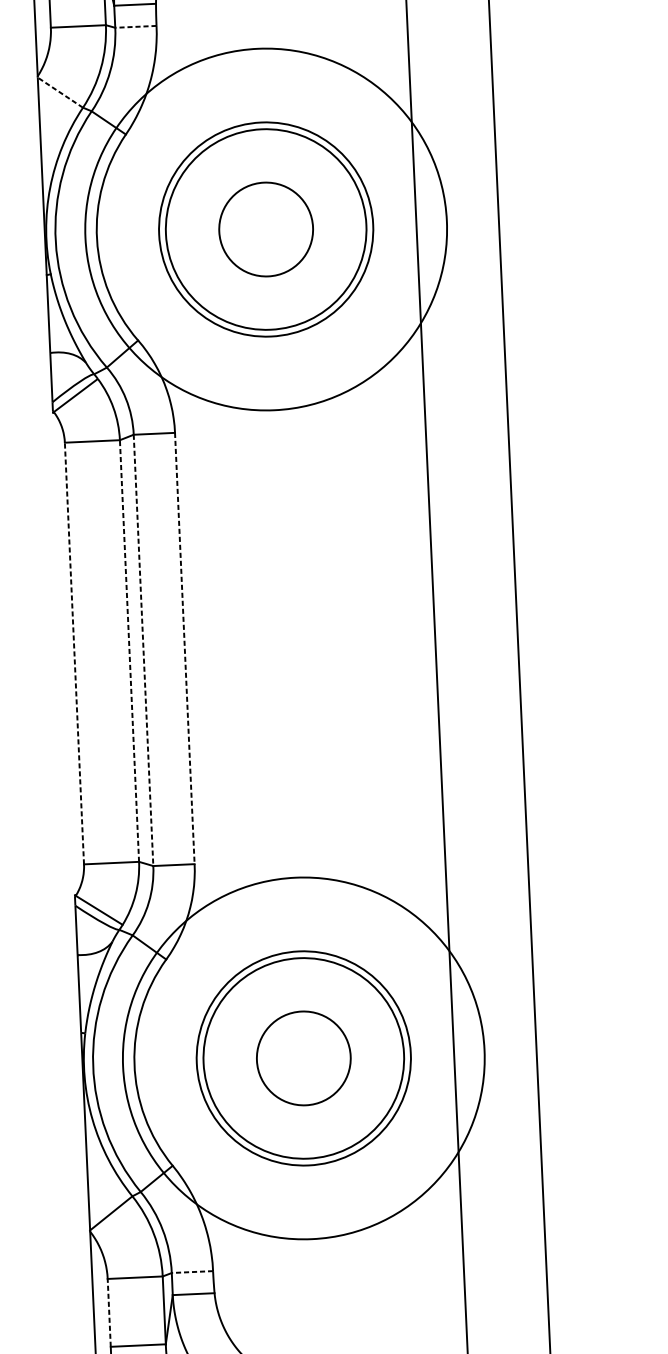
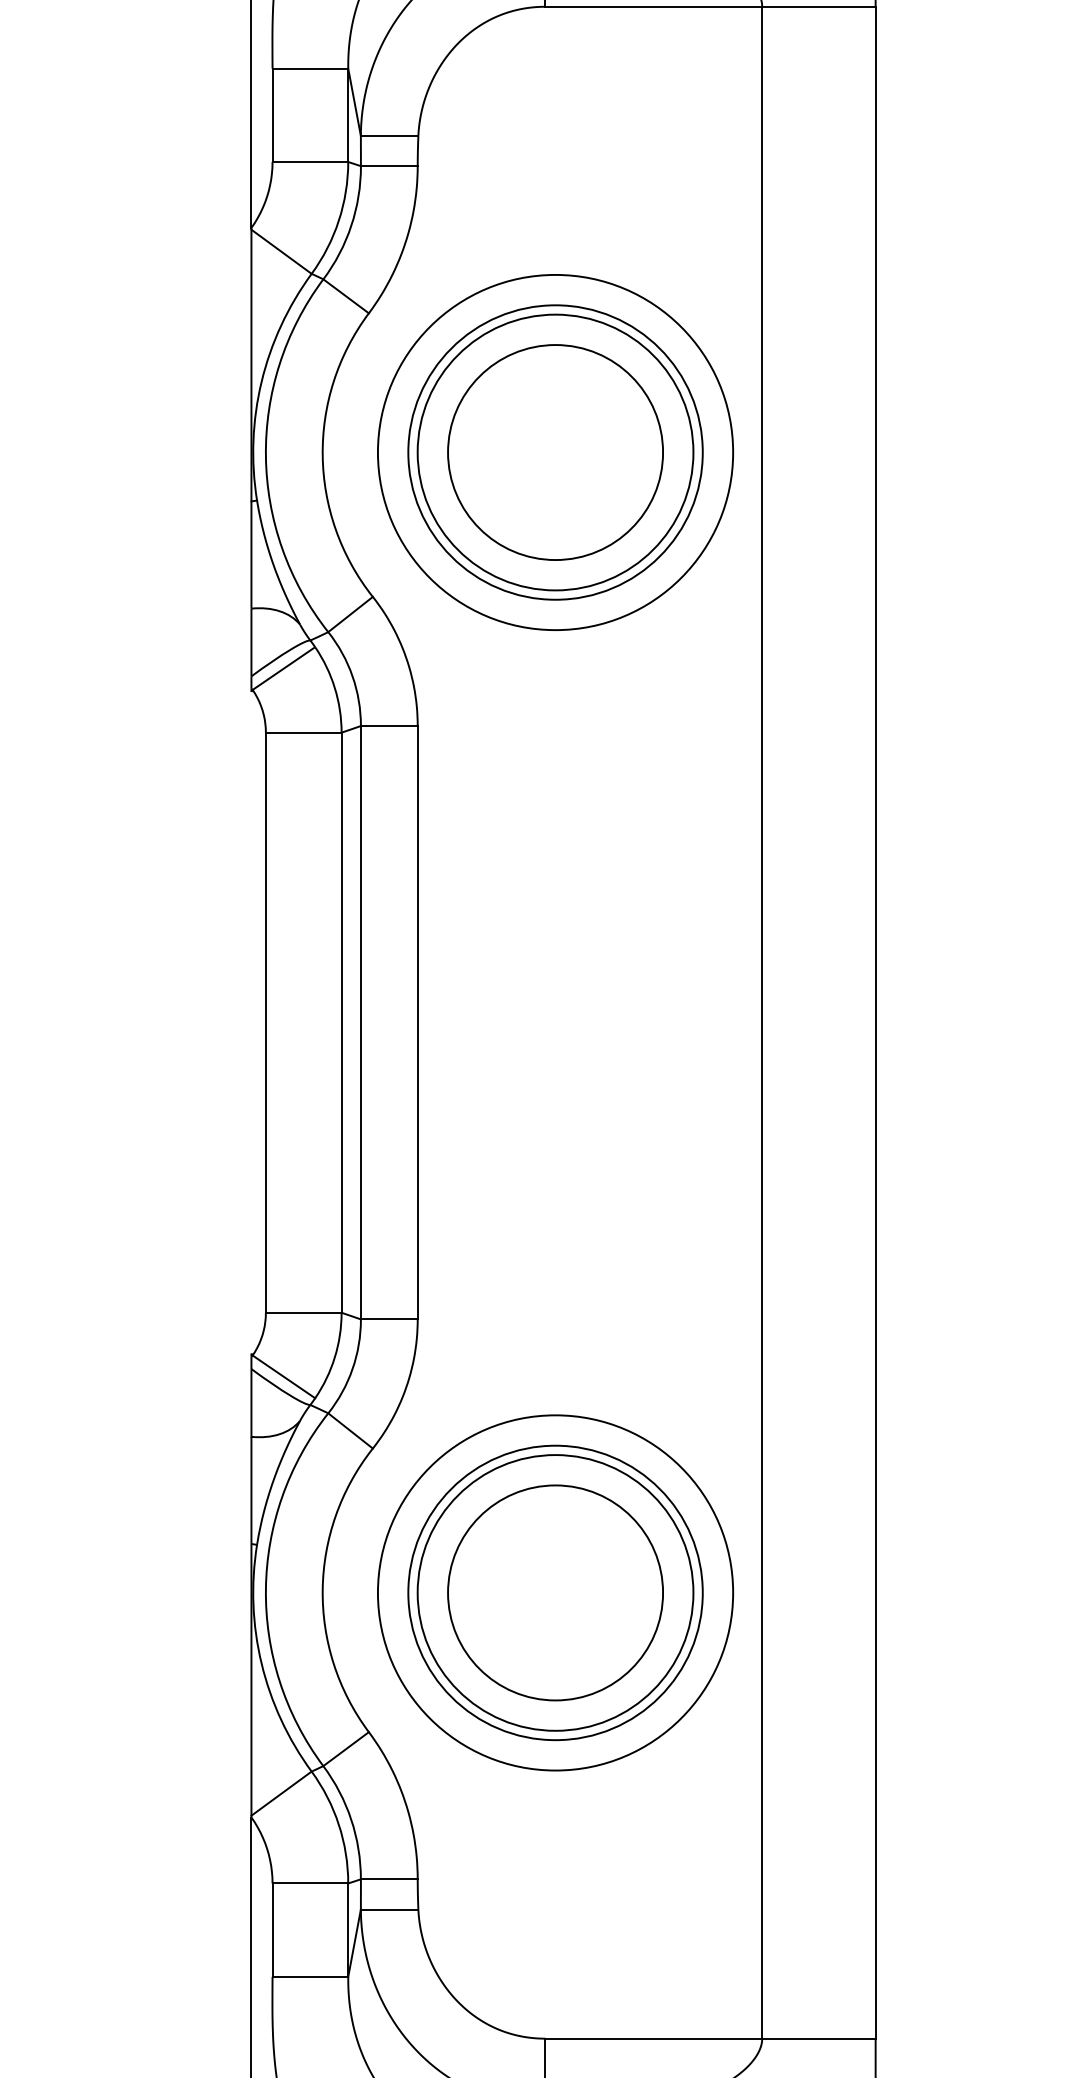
line: (135, 27) -> (388, 166), dashed -> solid
line: (60, 92) -> (281, 251), dashed -> solid
circle: (266, 229) -> (555, 452), size x0.71
circle: (266, 229) -> (555, 452), size x1.67
line: (184, 648) -> (417, 1022), dashed -> solid
line: (129, 650) -> (341, 1022), dashed -> solid
line: (143, 650) -> (360, 1022), dashed -> solid
line: (74, 653) -> (265, 1022), dashed -> solid
circle: (303, 1058) -> (555, 1592), size x0.71
circle: (303, 1058) -> (555, 1592), size x1.67
line: (191, 1272) -> (388, 1879), dashed -> solid
line: (109, 1313) -> (272, 1930), dashed -> solid

